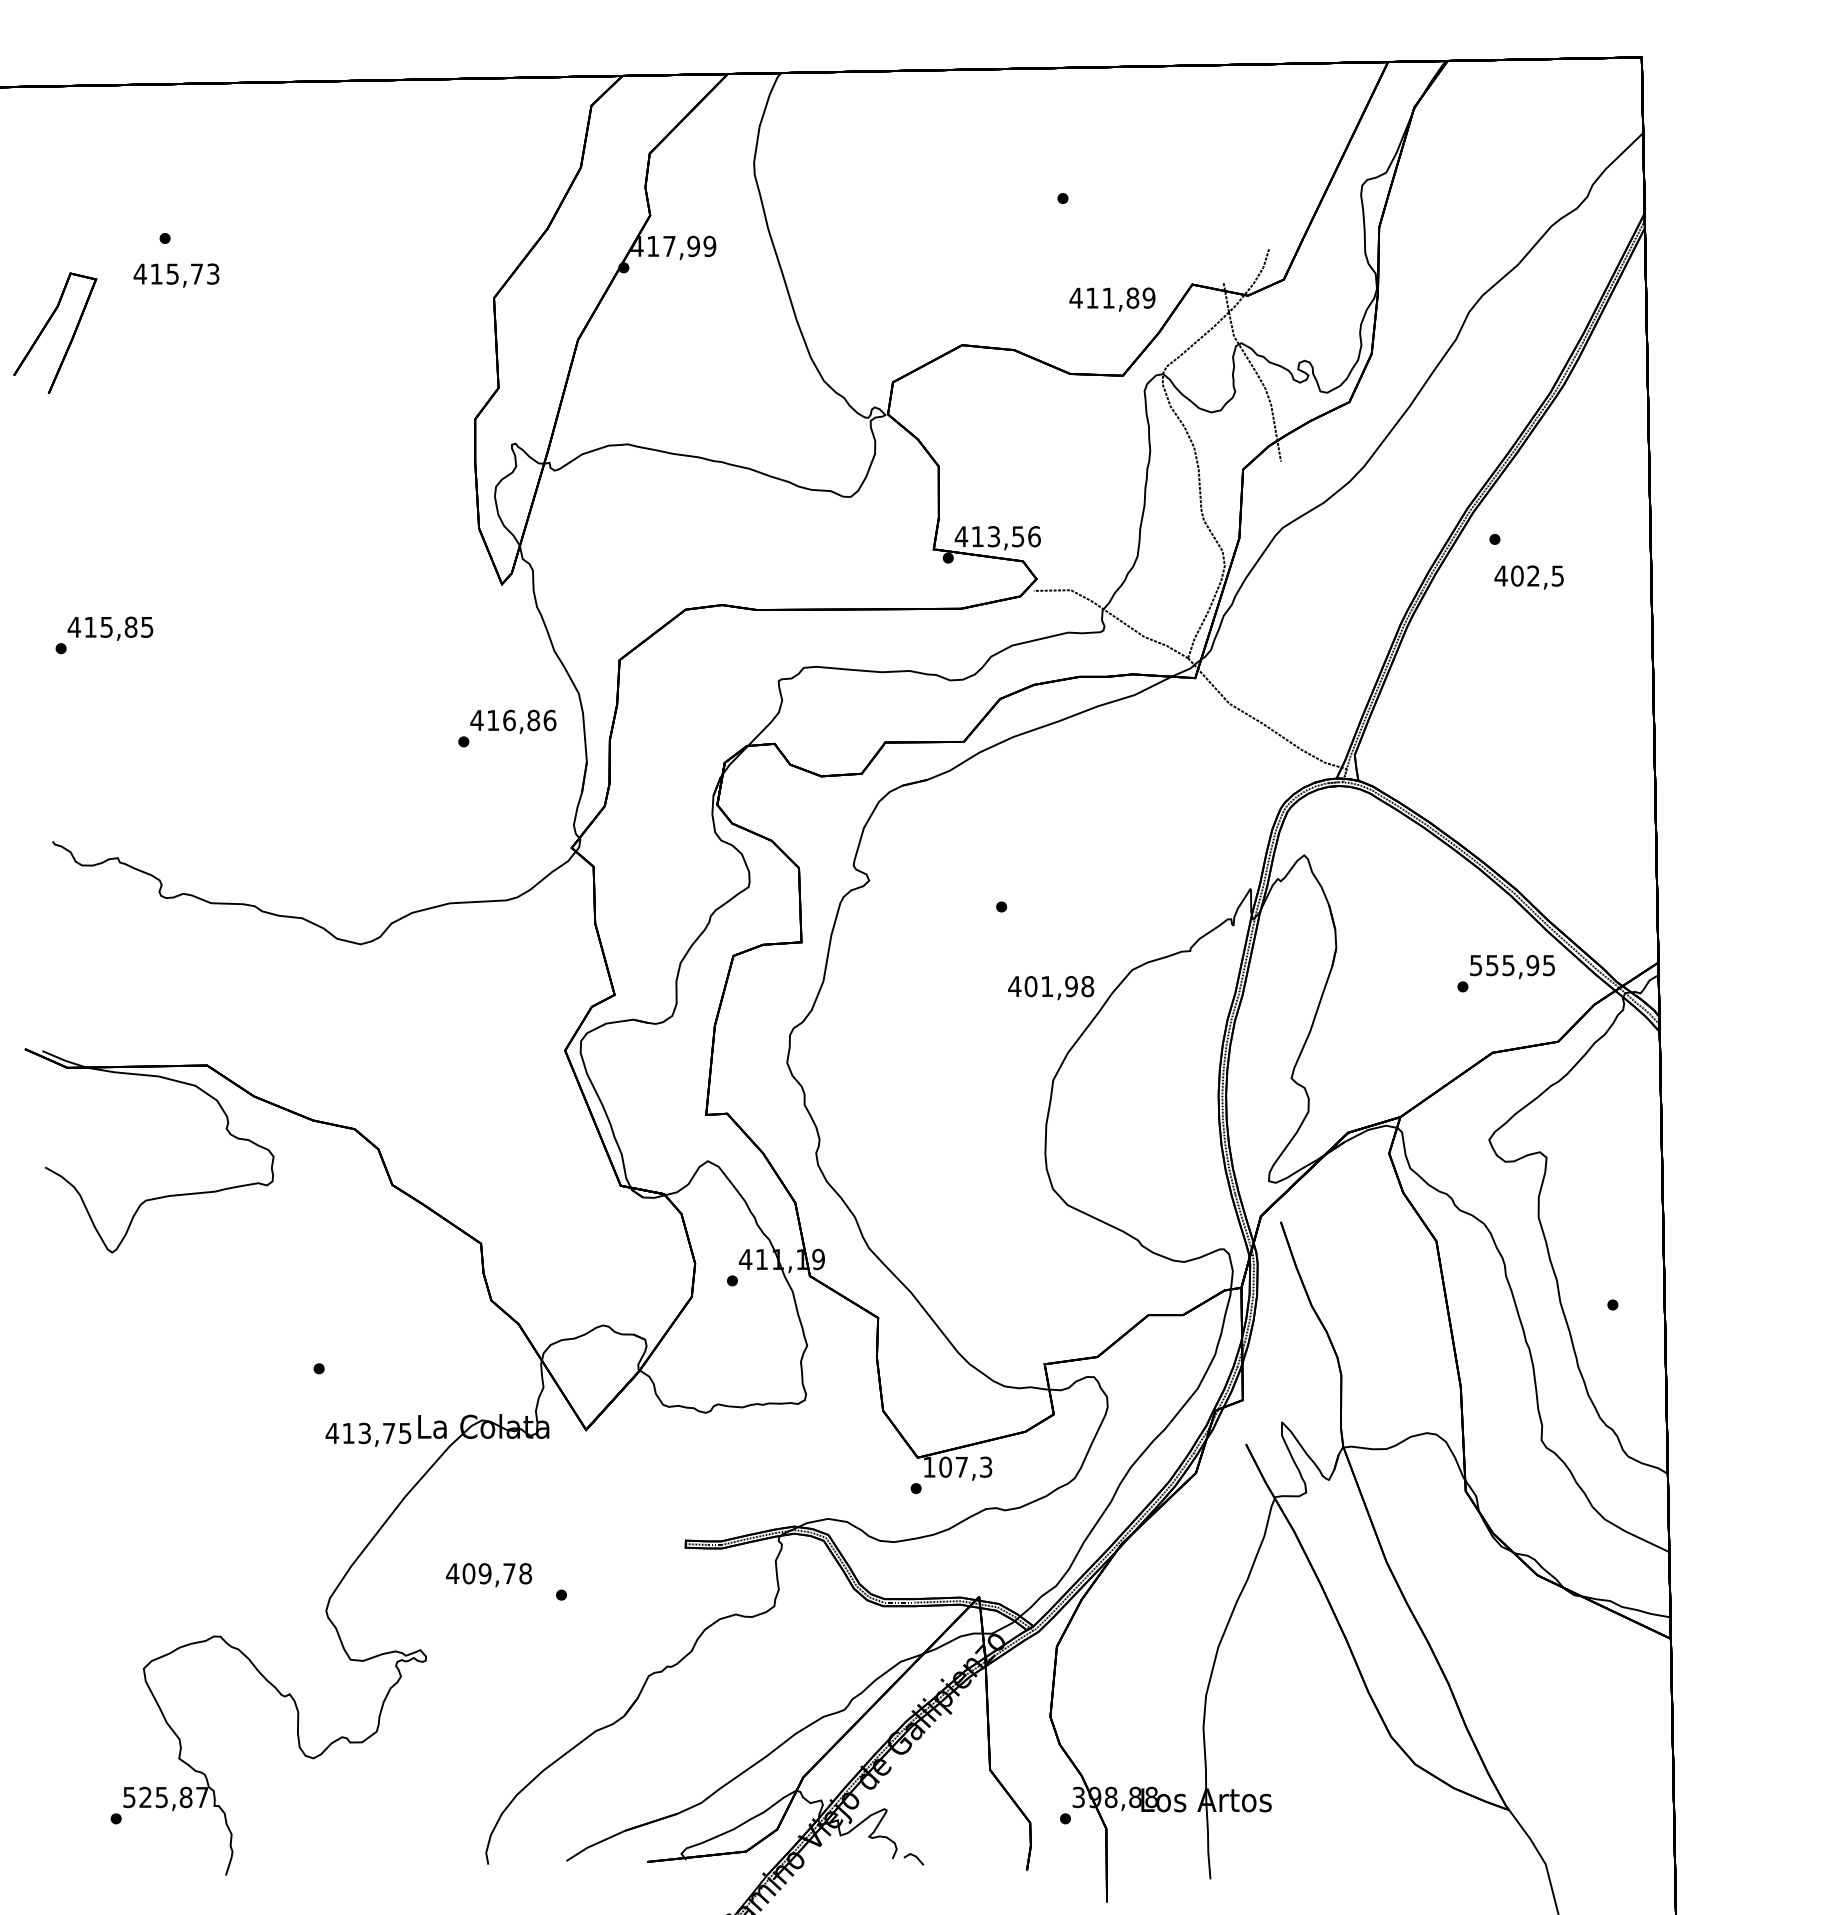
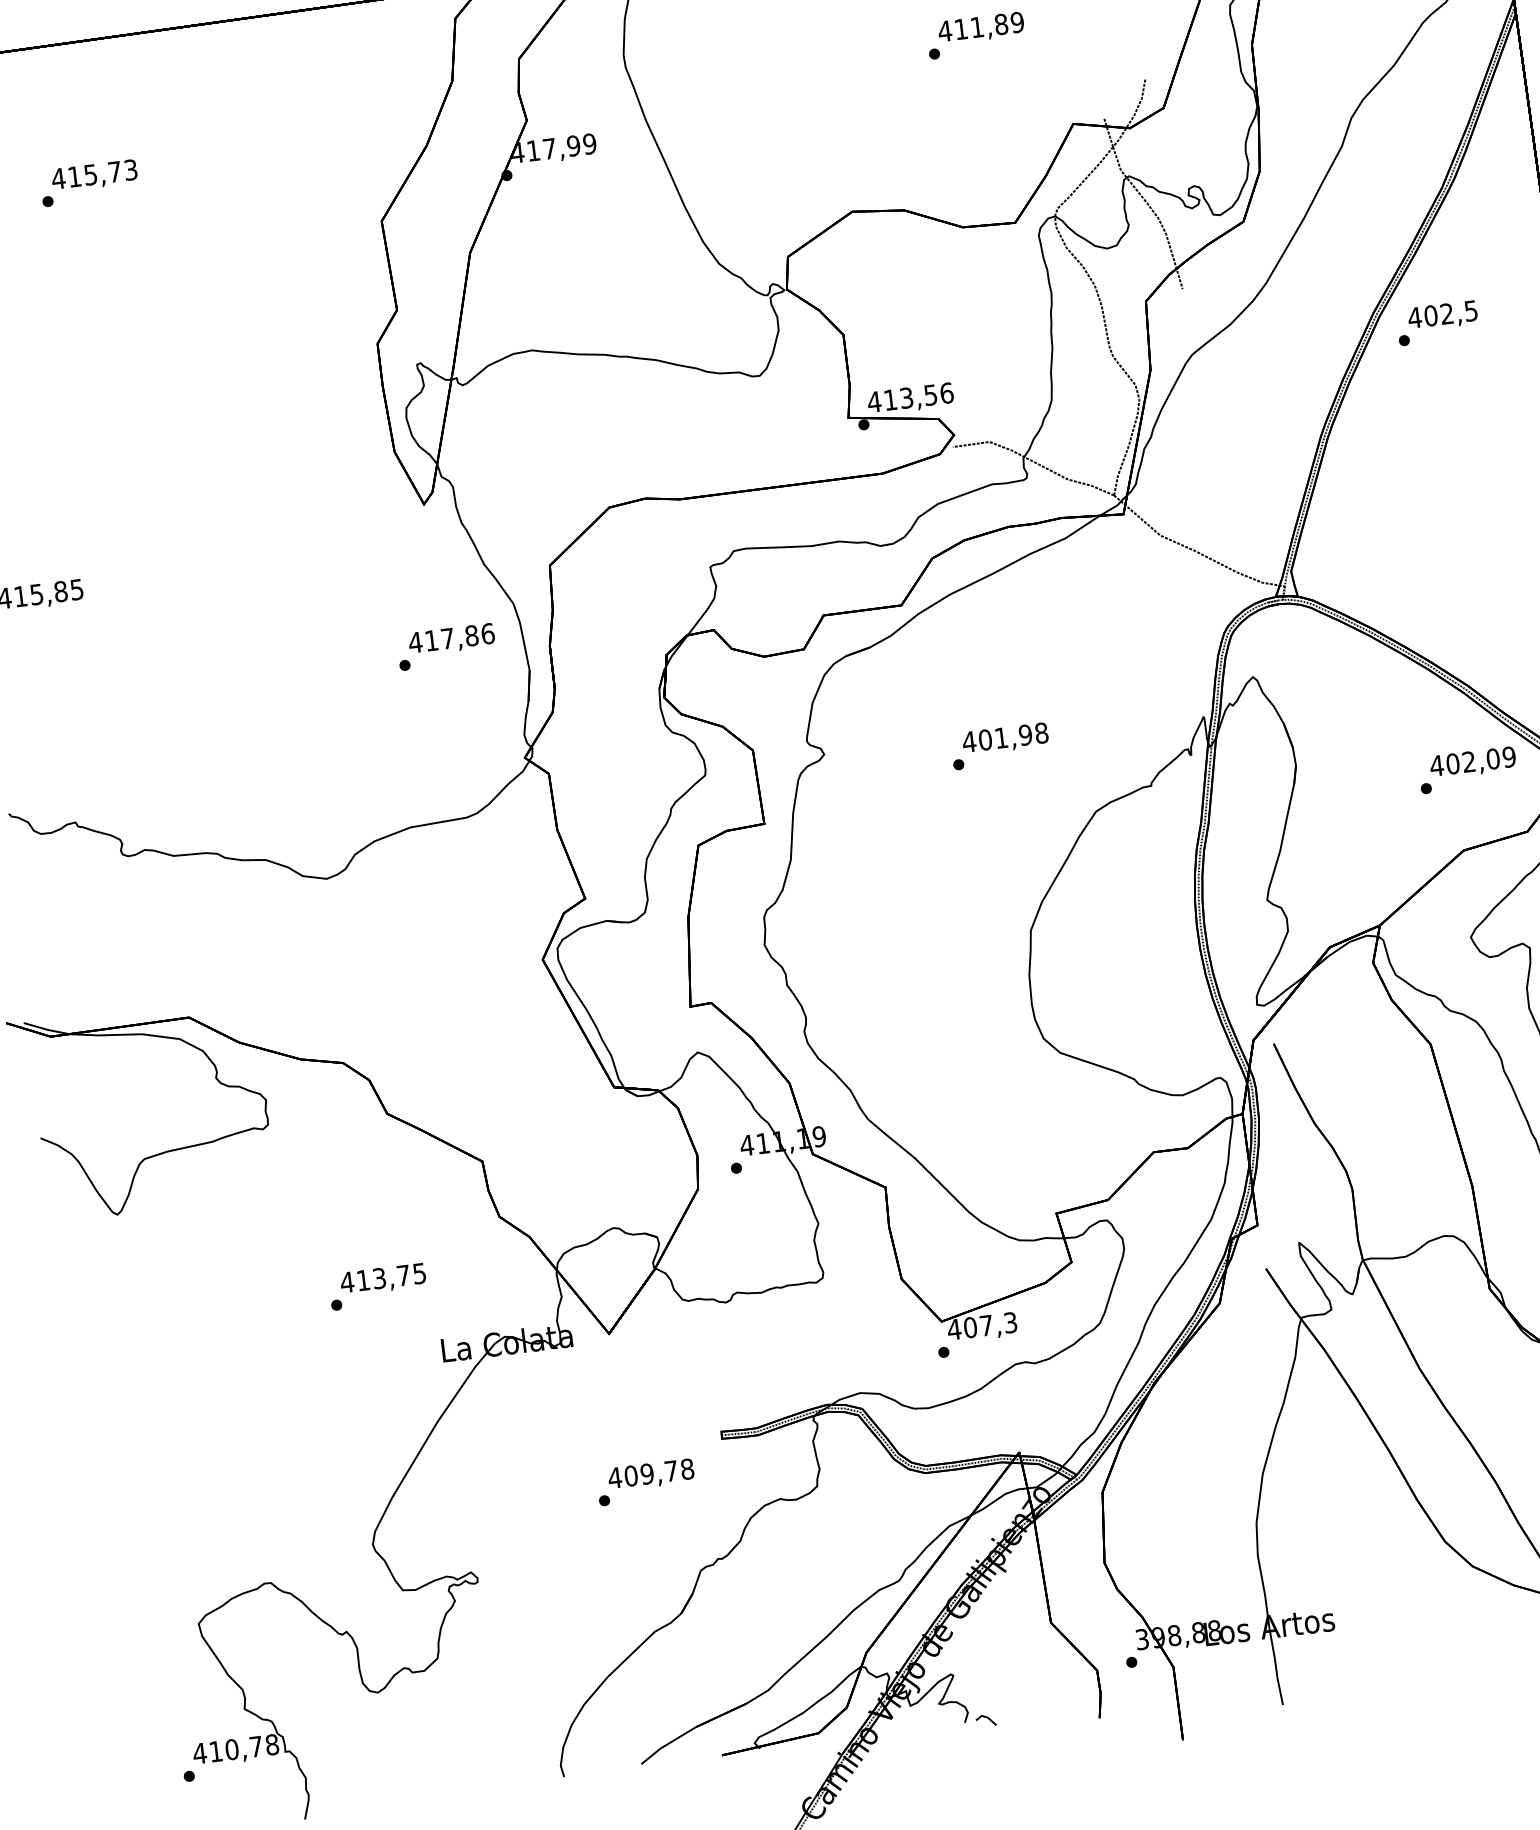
text: (176, 275) -> (94, 175), moved
text: (1112, 299) -> (981, 28), moved
text: (1528, 577) -> (1442, 315), moved
text: (509, 720) -> (447, 638), 416,86 -> 417,86
text: (1512, 965) -> (1472, 761), 555,95 -> 402,09
text: (1051, 988) -> (1005, 739), moved
text: (368, 1434) -> (383, 1279), moved
text: (929, 1466) -> (954, 1328), 107,3 -> 407,3
text: (488, 1575) -> (650, 1475), moved
text: (165, 1797) -> (235, 1749), 525,87 -> 410,78

